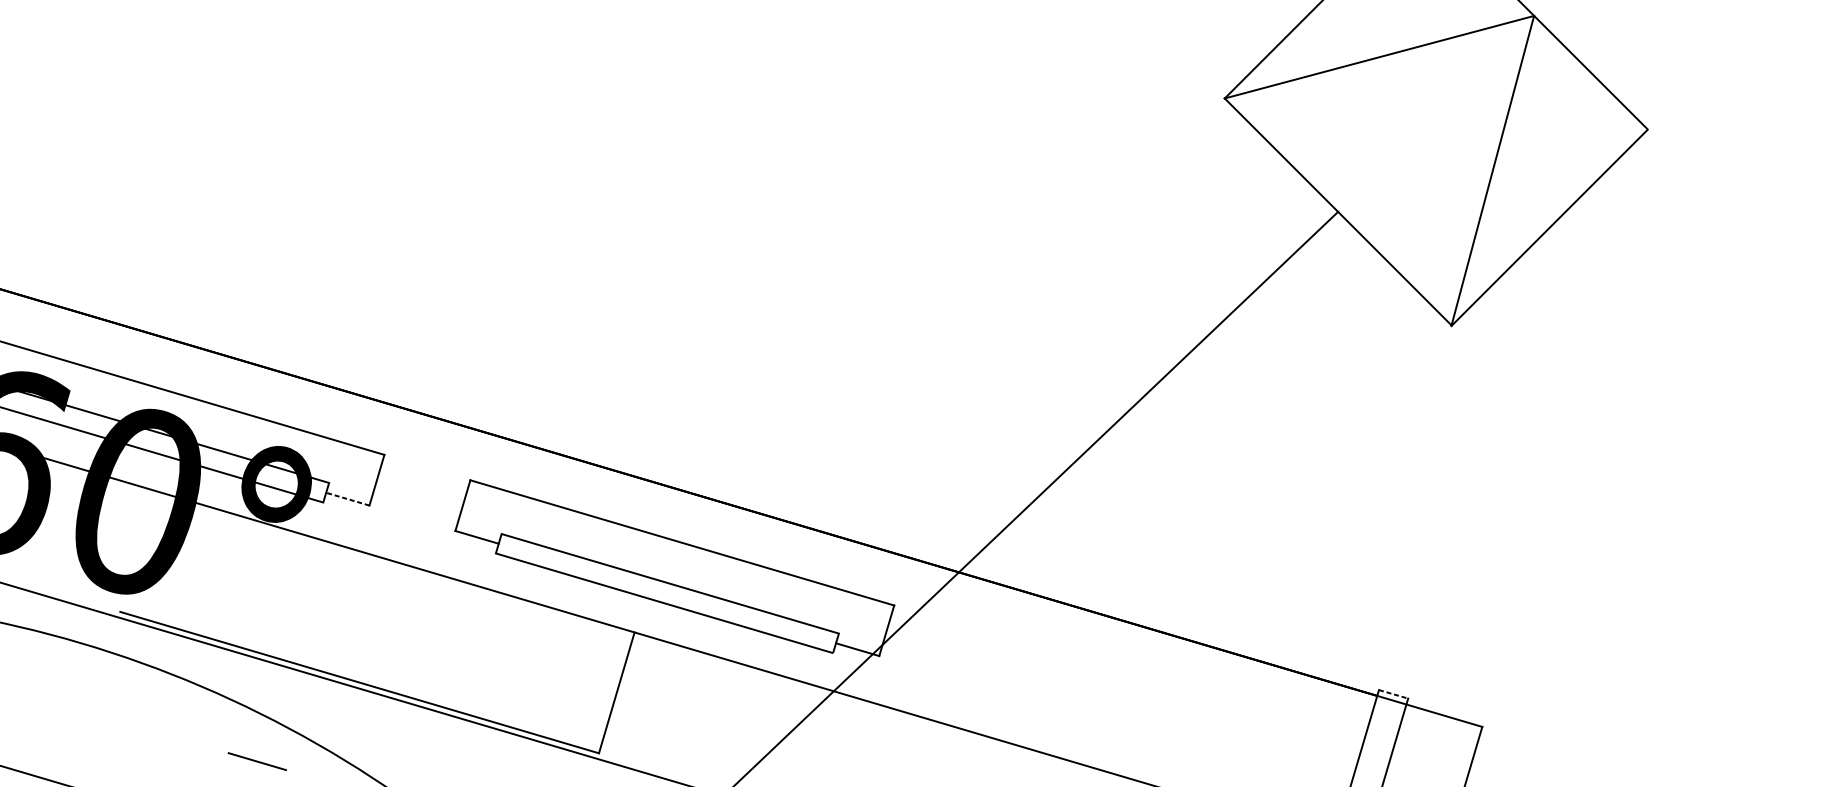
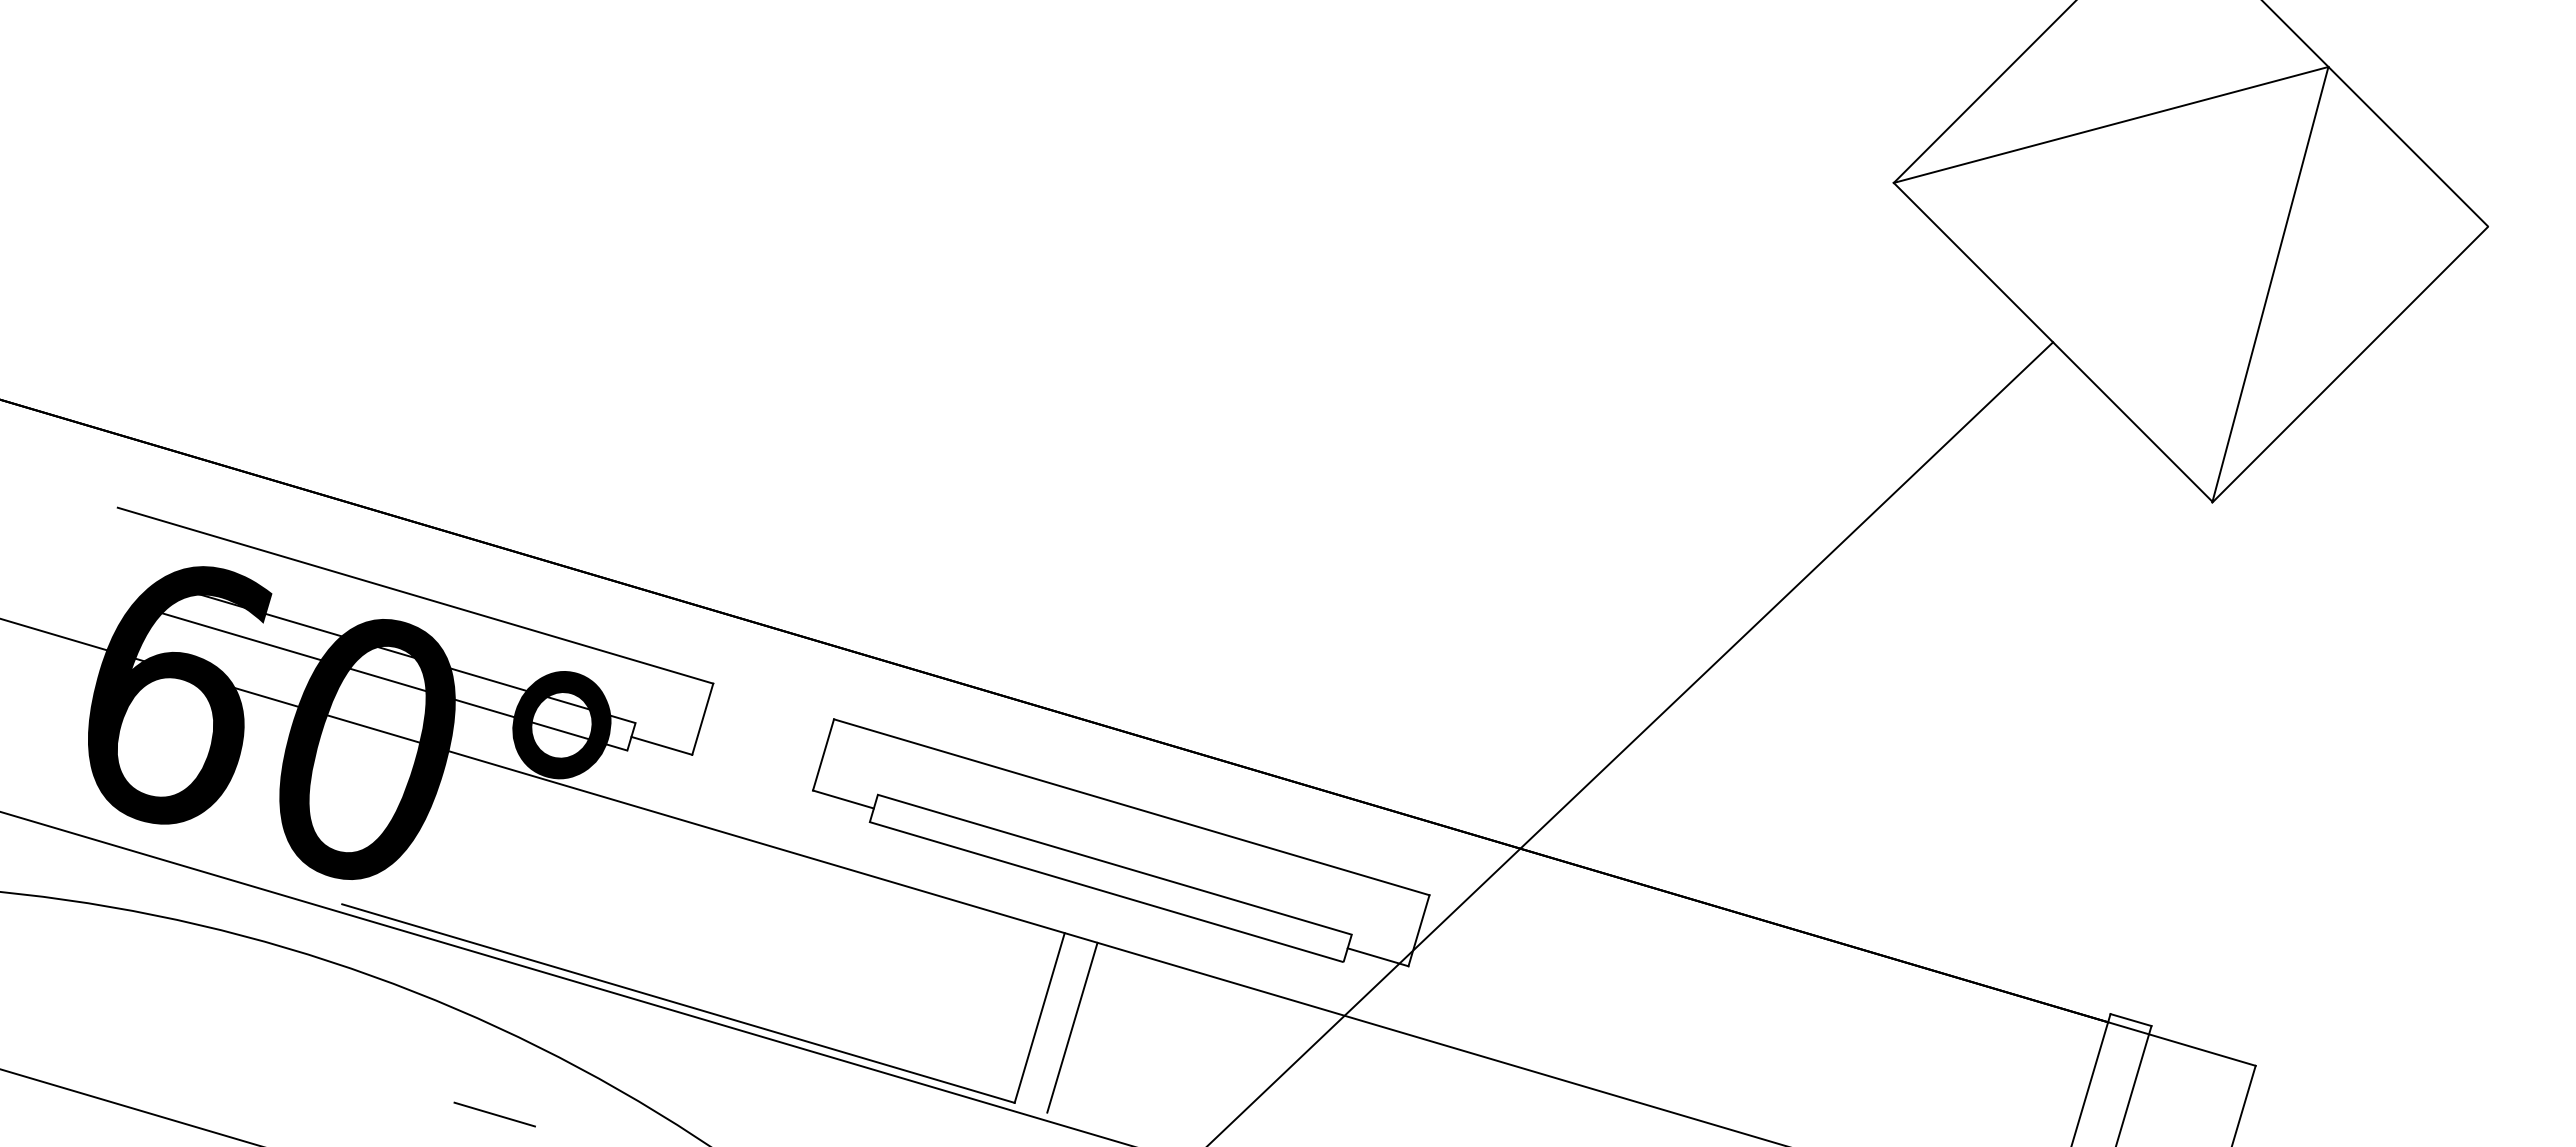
line: (347, 498) -> (661, 745), dashed -> solid
line: (1393, 694) -> (2131, 1020), dashed -> solid
line: (640, 699) -> (1072, 1027), added
line: (257, 761) -> (494, 1114), moved

